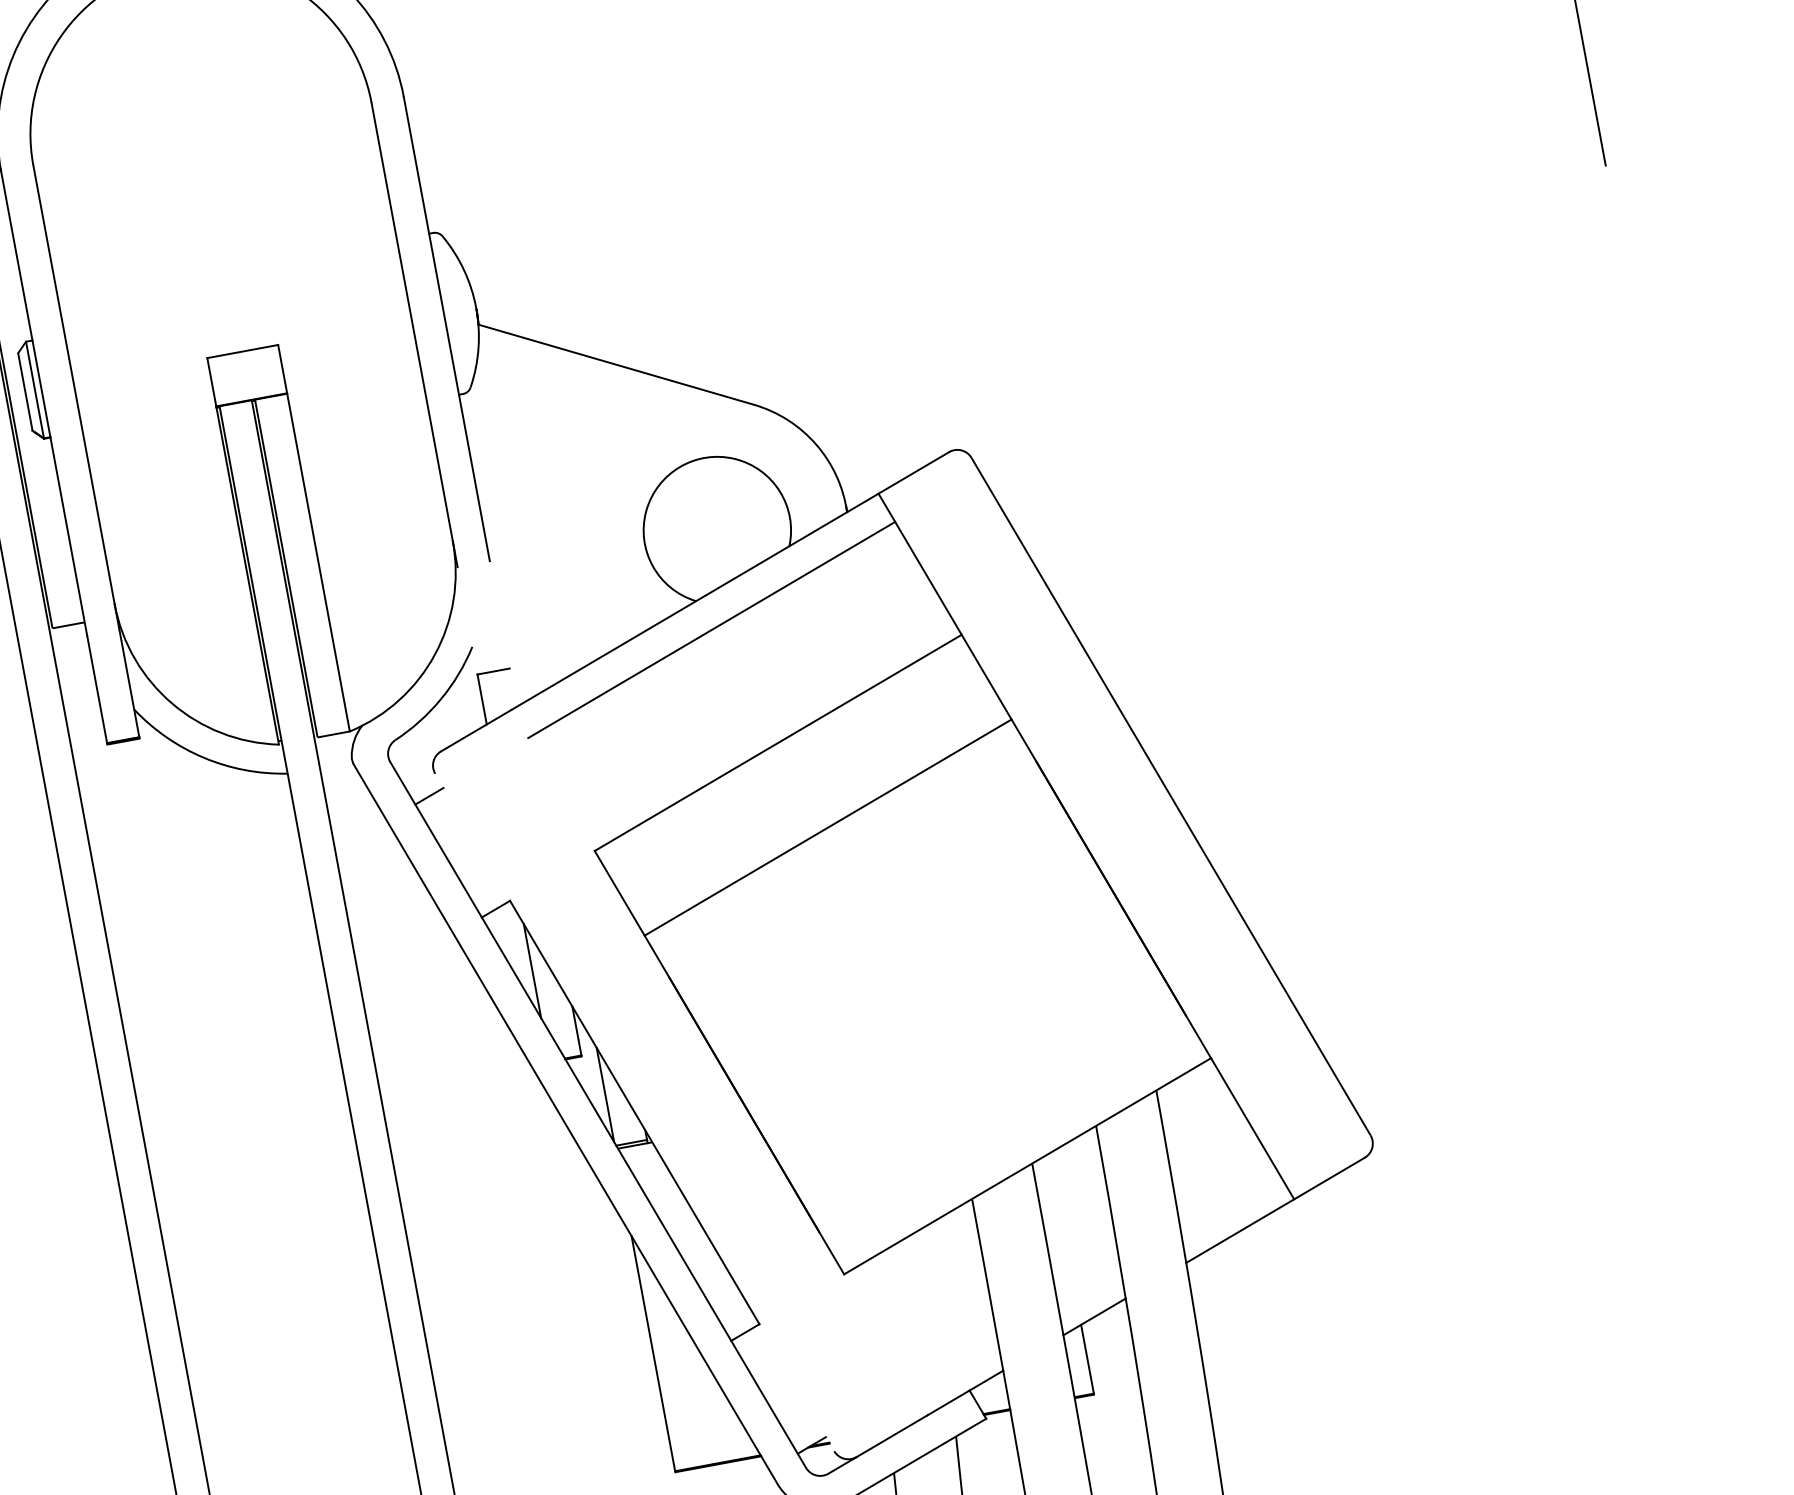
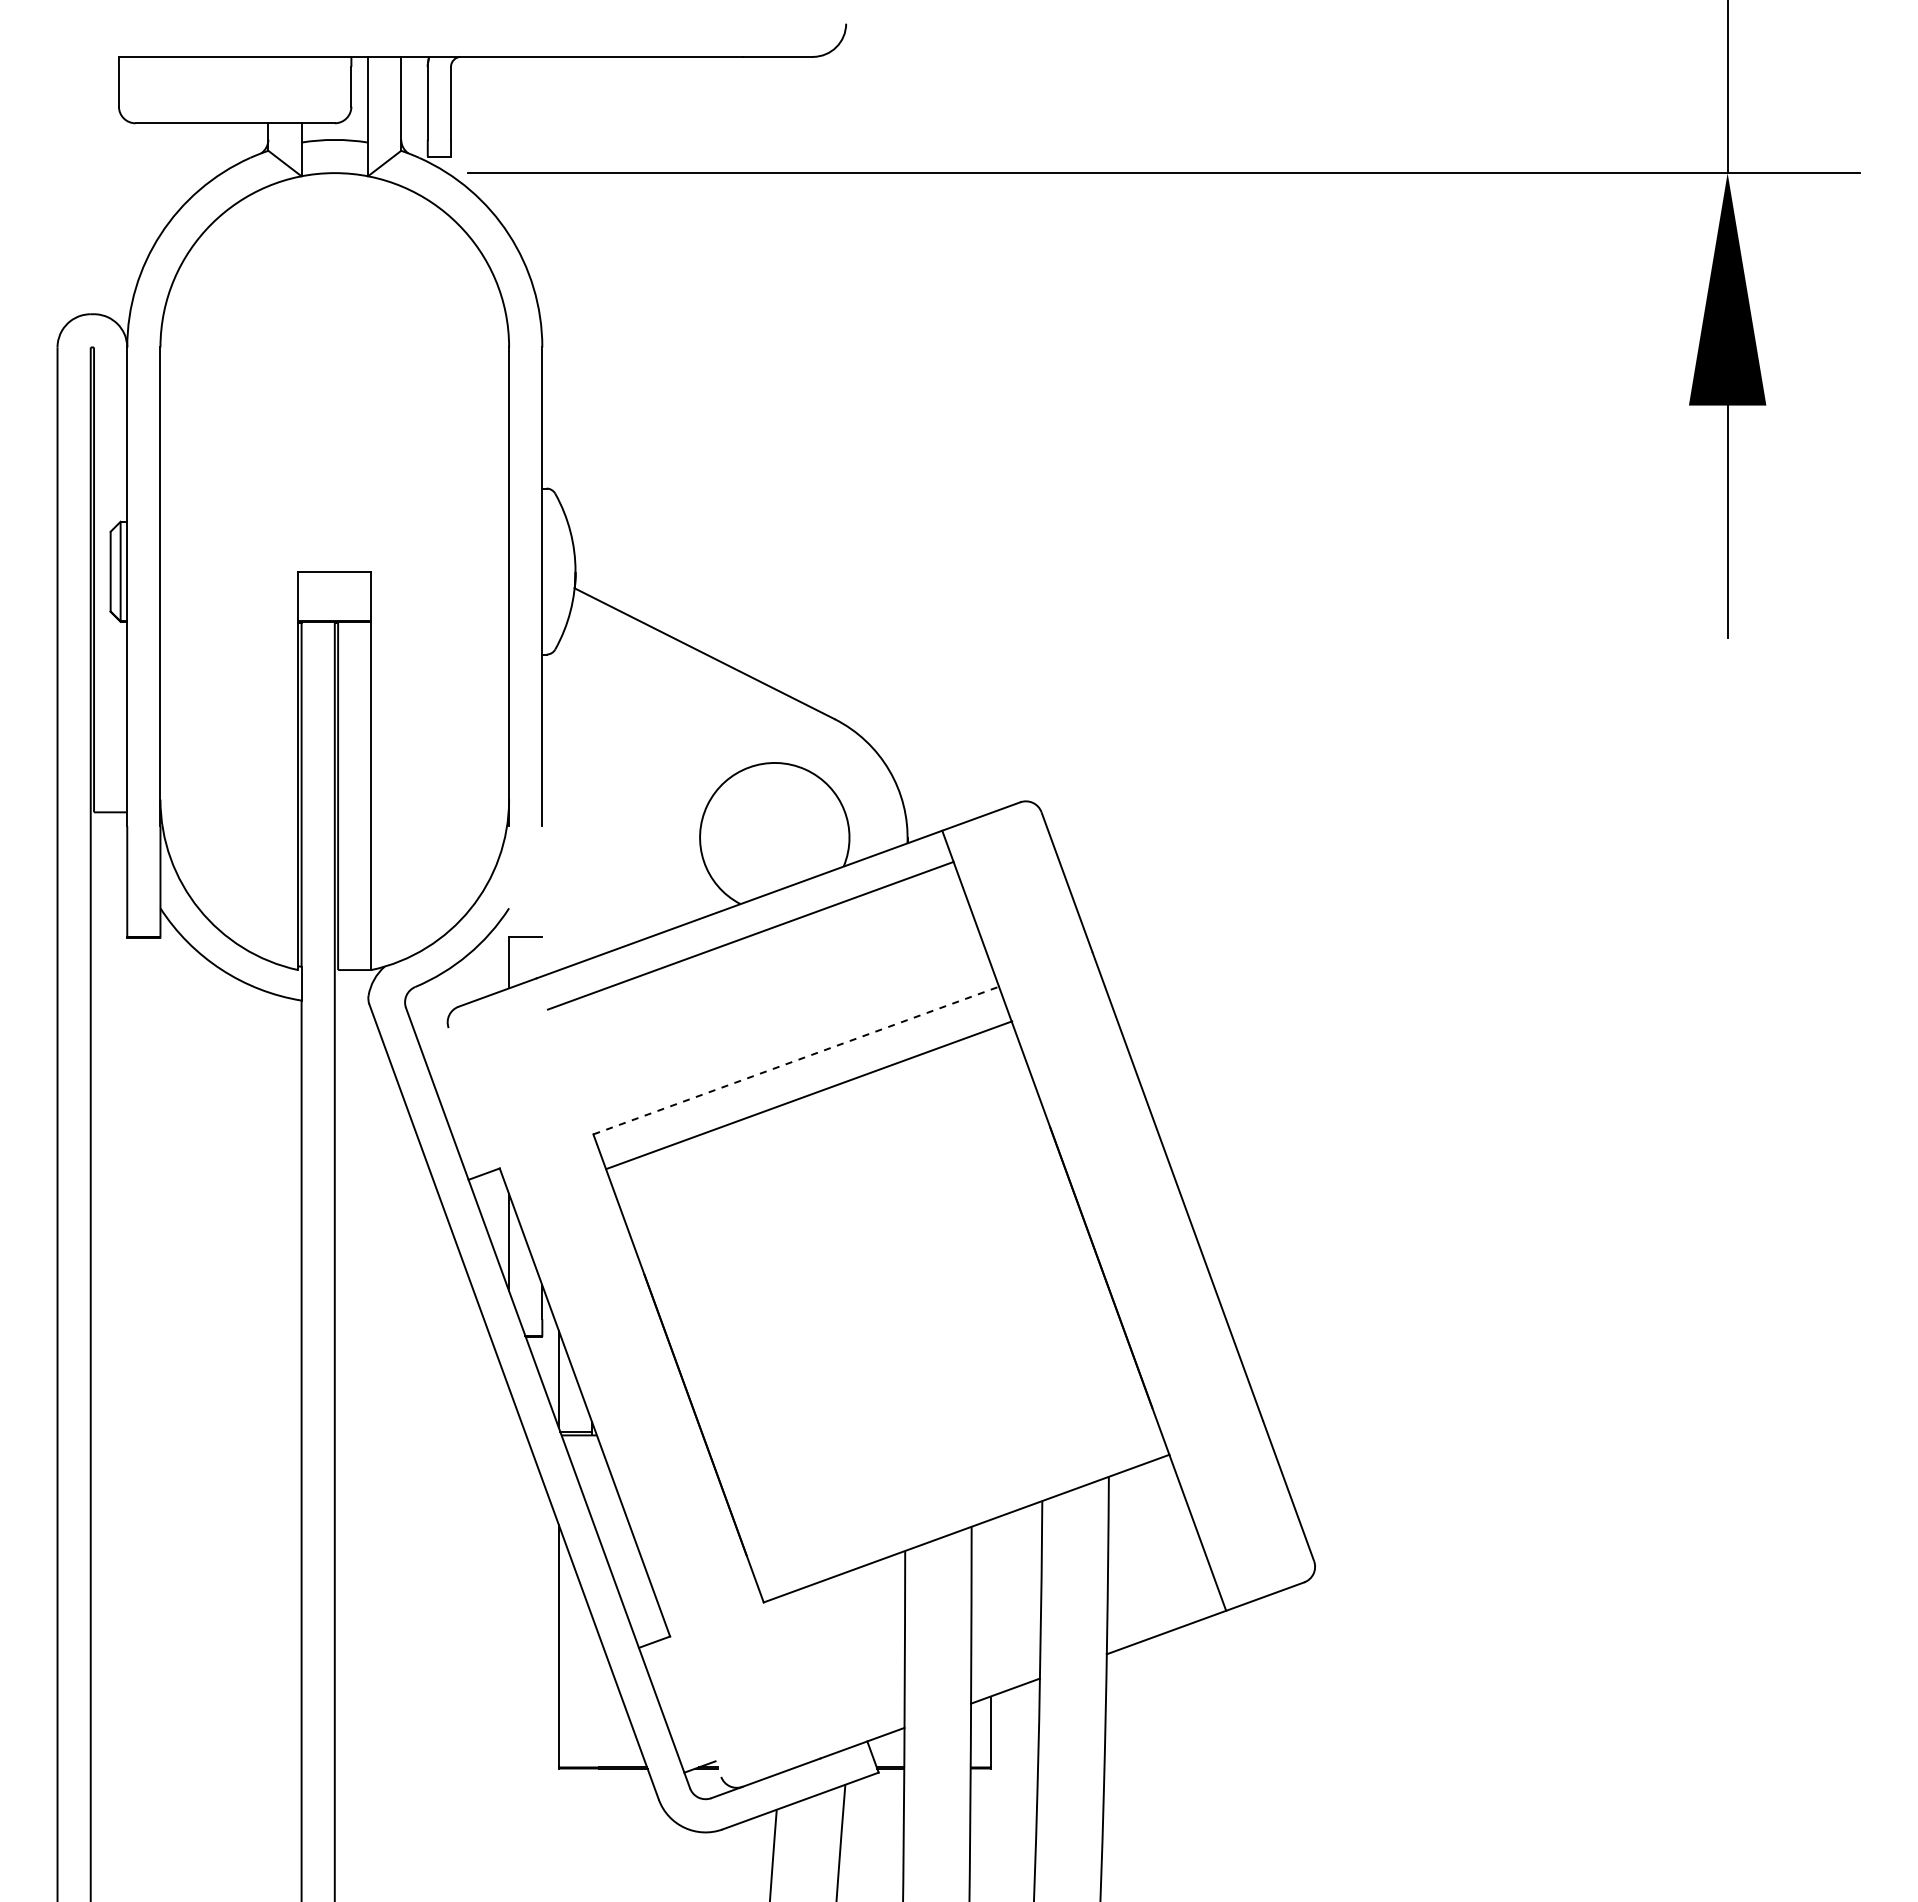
line: (778, 742) -> (796, 1060), solid -> dashed
line: (429, 796) -> (438, 1049), removed
line: (828, 827) -> (809, 1095), moved

